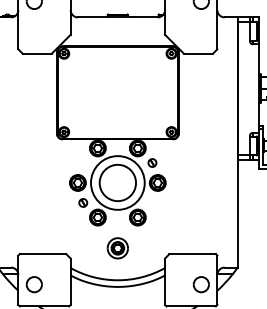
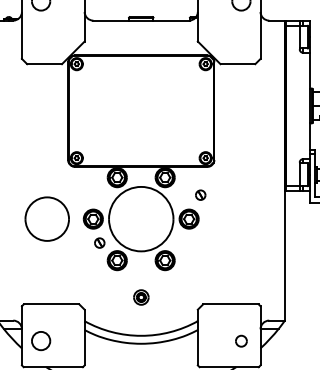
part: (152, 162) -> (200, 194), moved
part: (117, 182) -> (46, 218), moved
part: (118, 248) -> (141, 297), size x0.6
part: (201, 285) -> (241, 341), size x0.6

